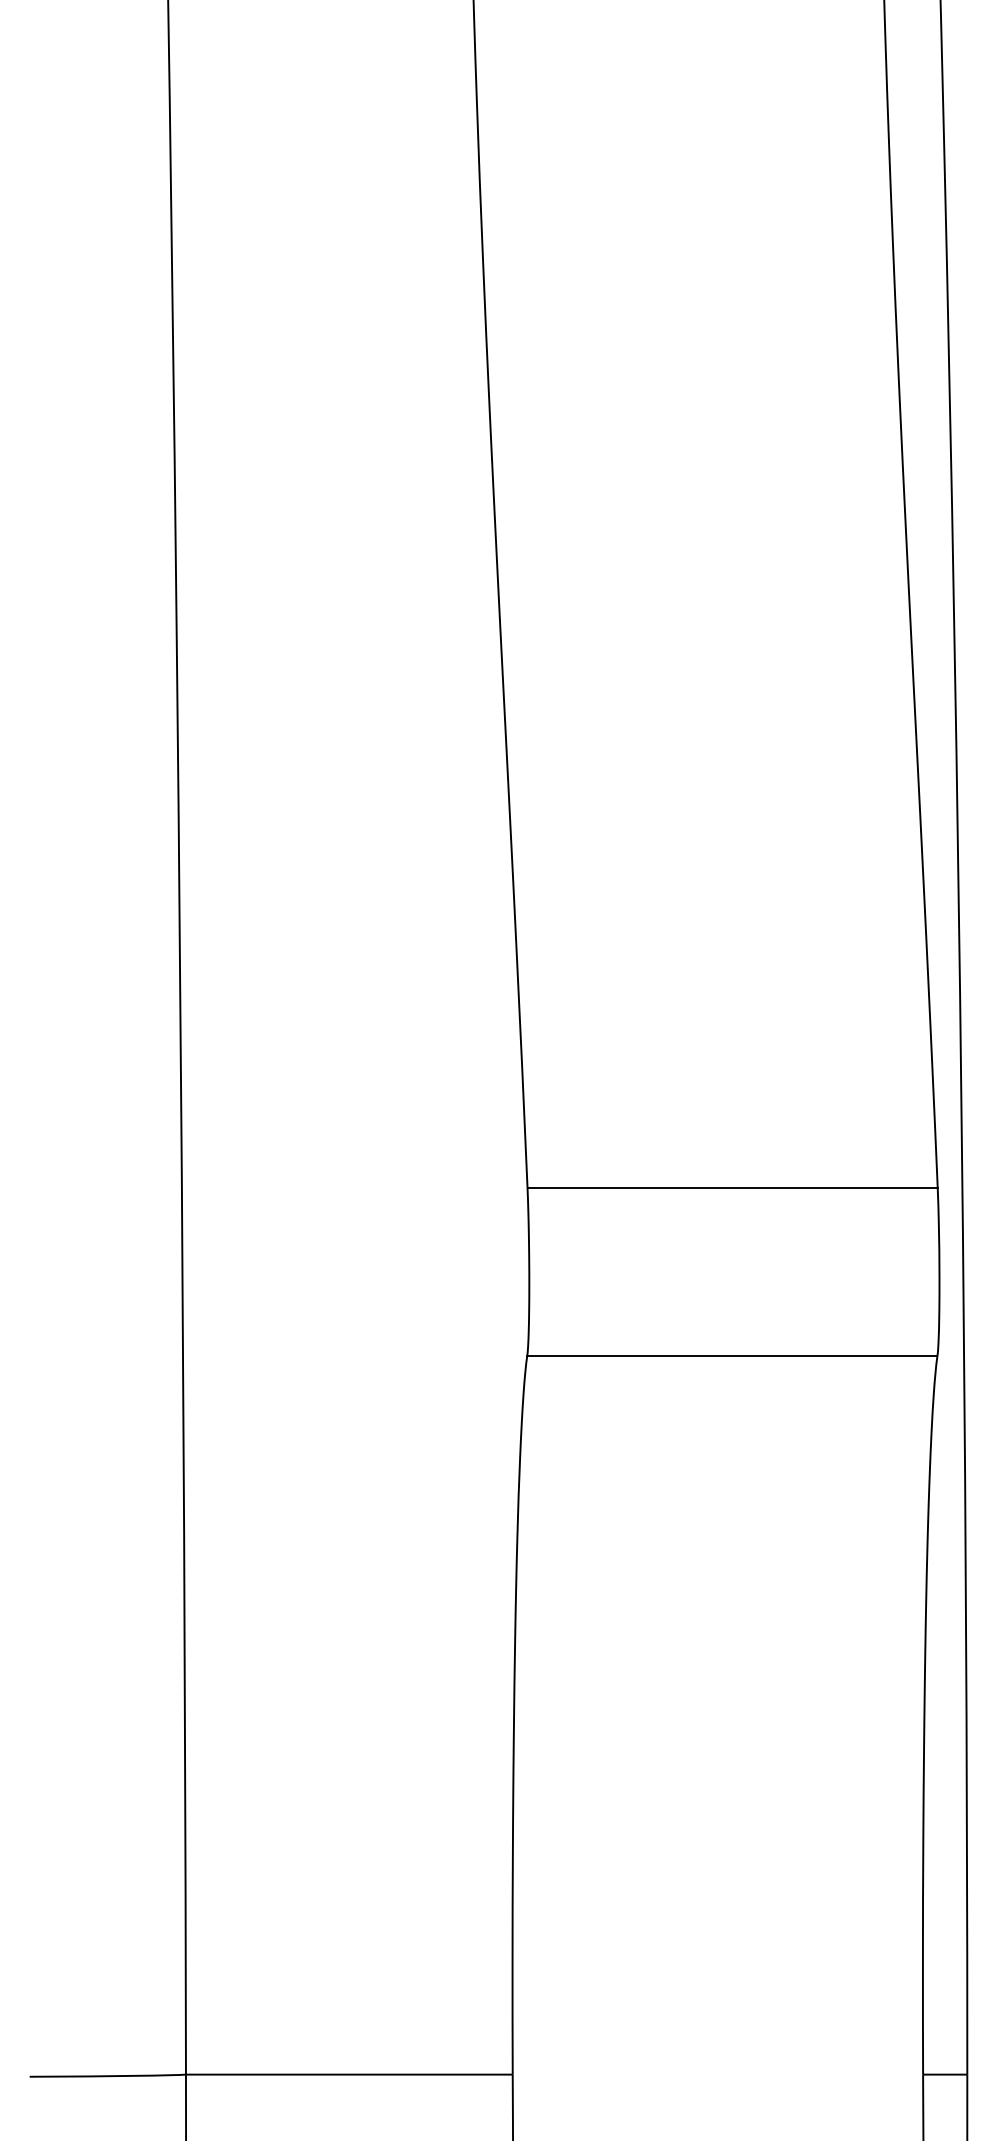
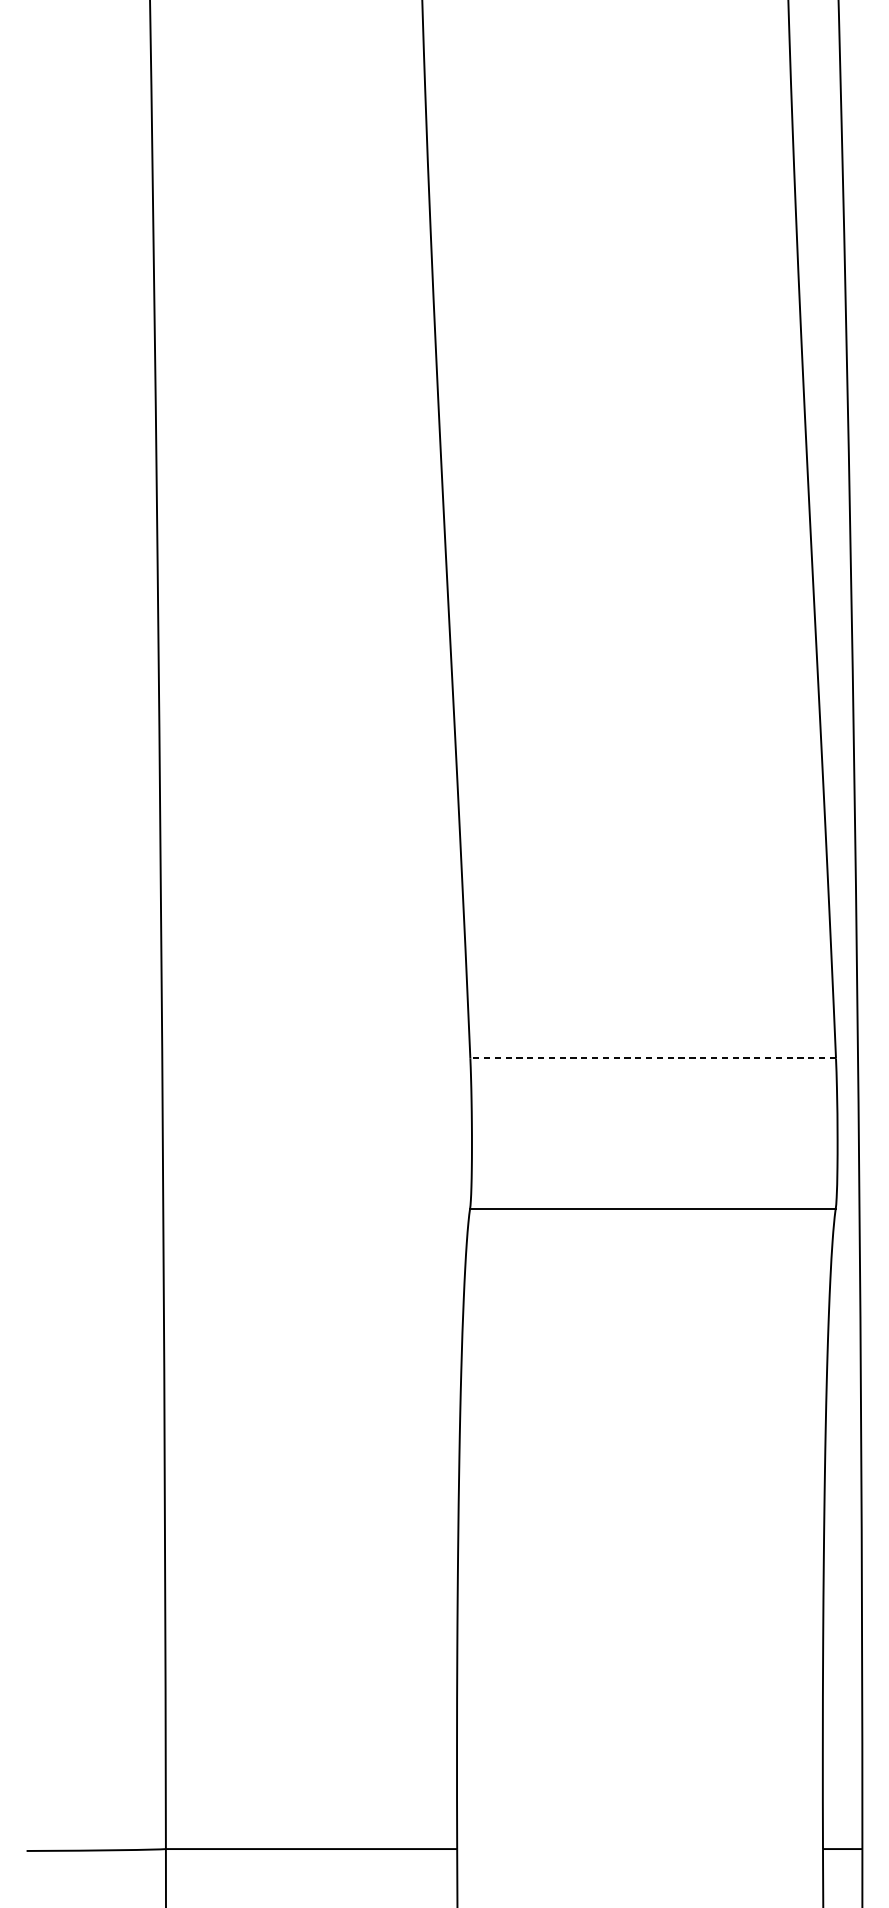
line: (732, 1187) -> (653, 1058), solid -> dashed

